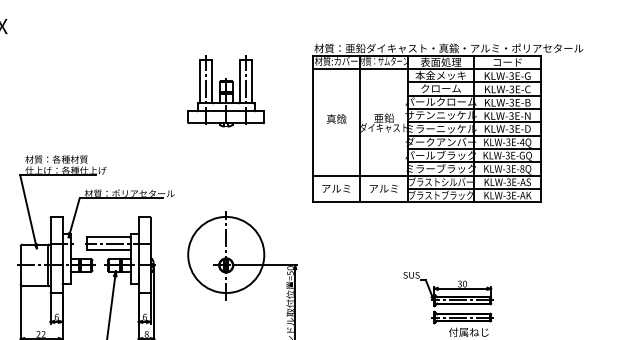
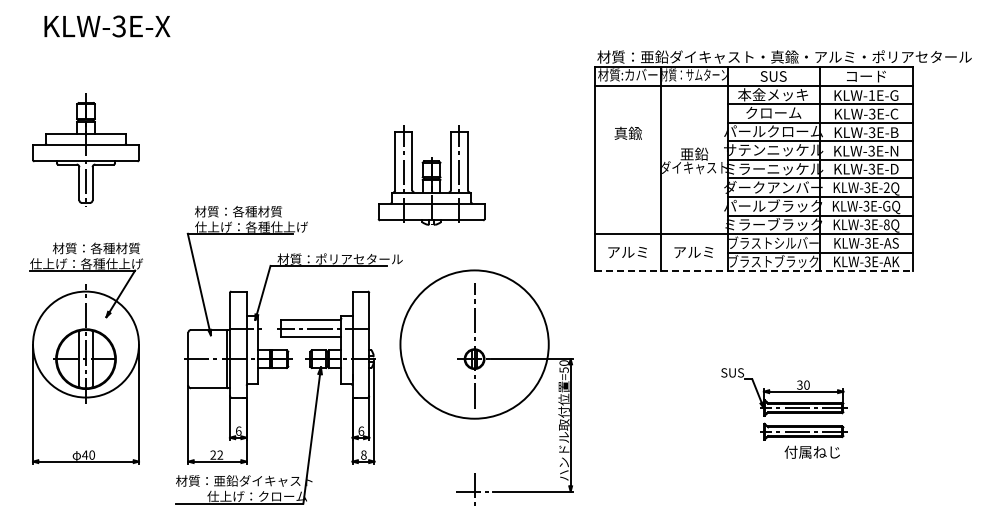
text: (440, 61) -> (773, 75), 表面処理 -> SUS
text: (511, 76) -> (871, 95), KLW-3E-G -> KLW-1E-G
part: (226, 91) -> (431, 175), moved
text: (336, 118) -> (627, 132), moved
text: (522, 142) -> (886, 187), KLW-3E-4Q -> KLW-3E-2Q
line: (426, 202) -> (753, 271), solid -> dashed
circle: (226, 254) -> (474, 344), size x1.4

